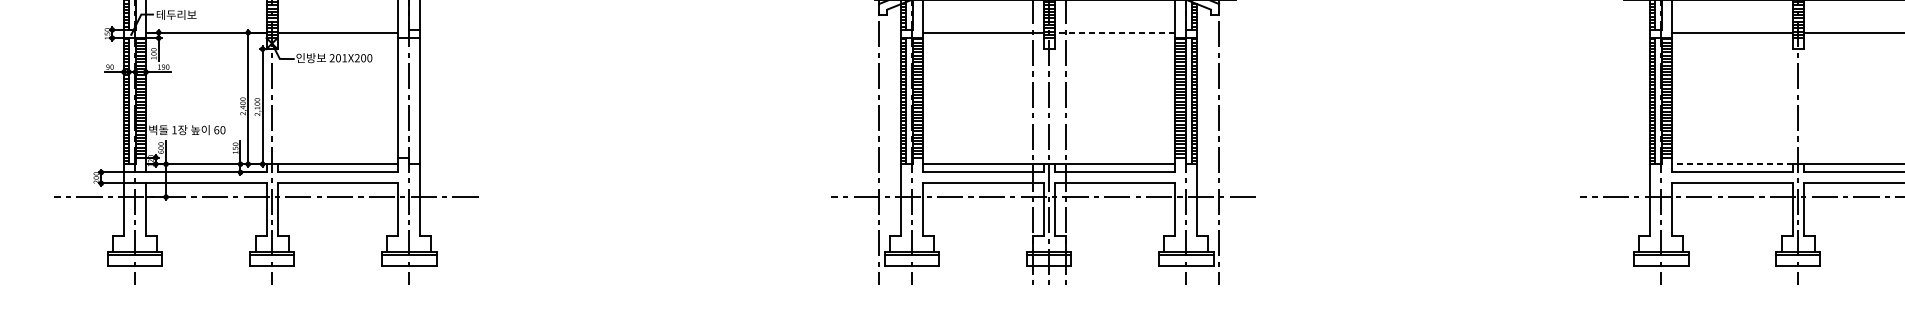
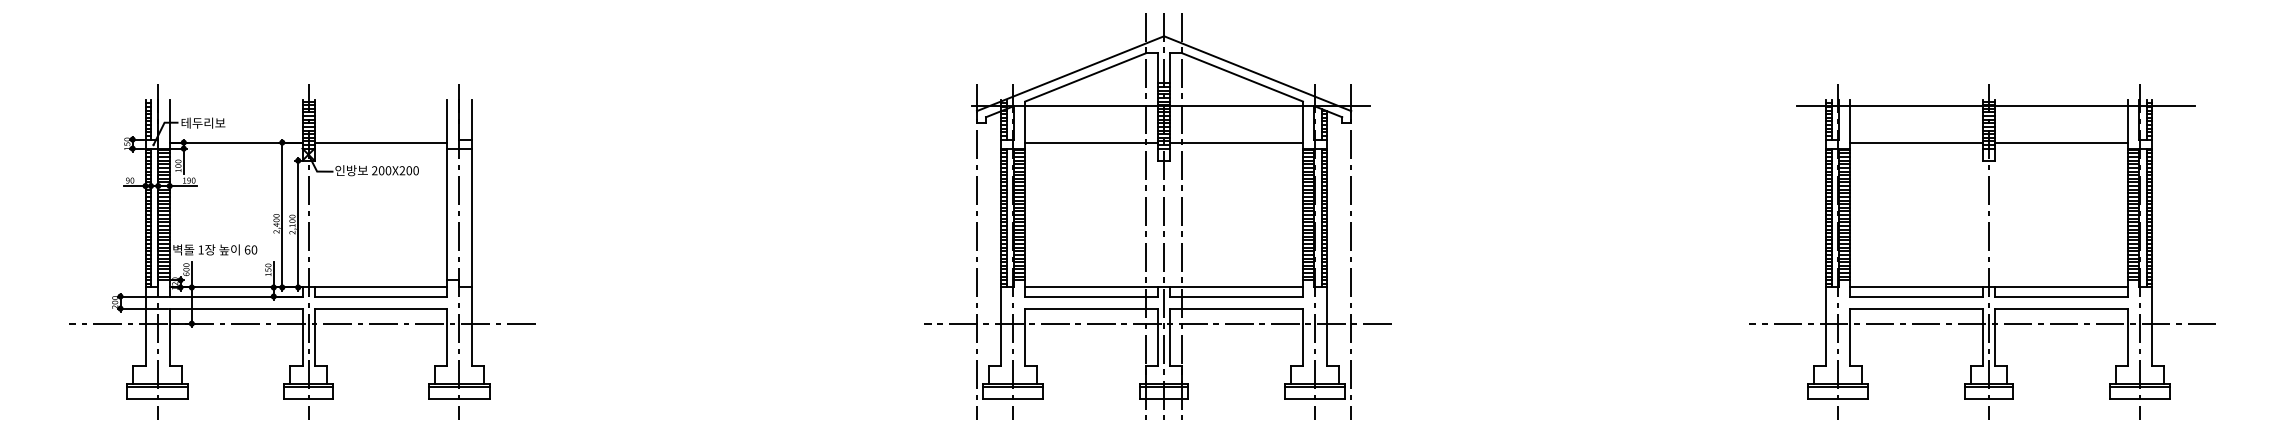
line: (1114, 32) -> (1236, 142), dashed -> solid
text: (344, 57) -> (388, 170), 201X200 -> 200X200
line: (1732, 164) -> (1916, 287), dashed -> solid

